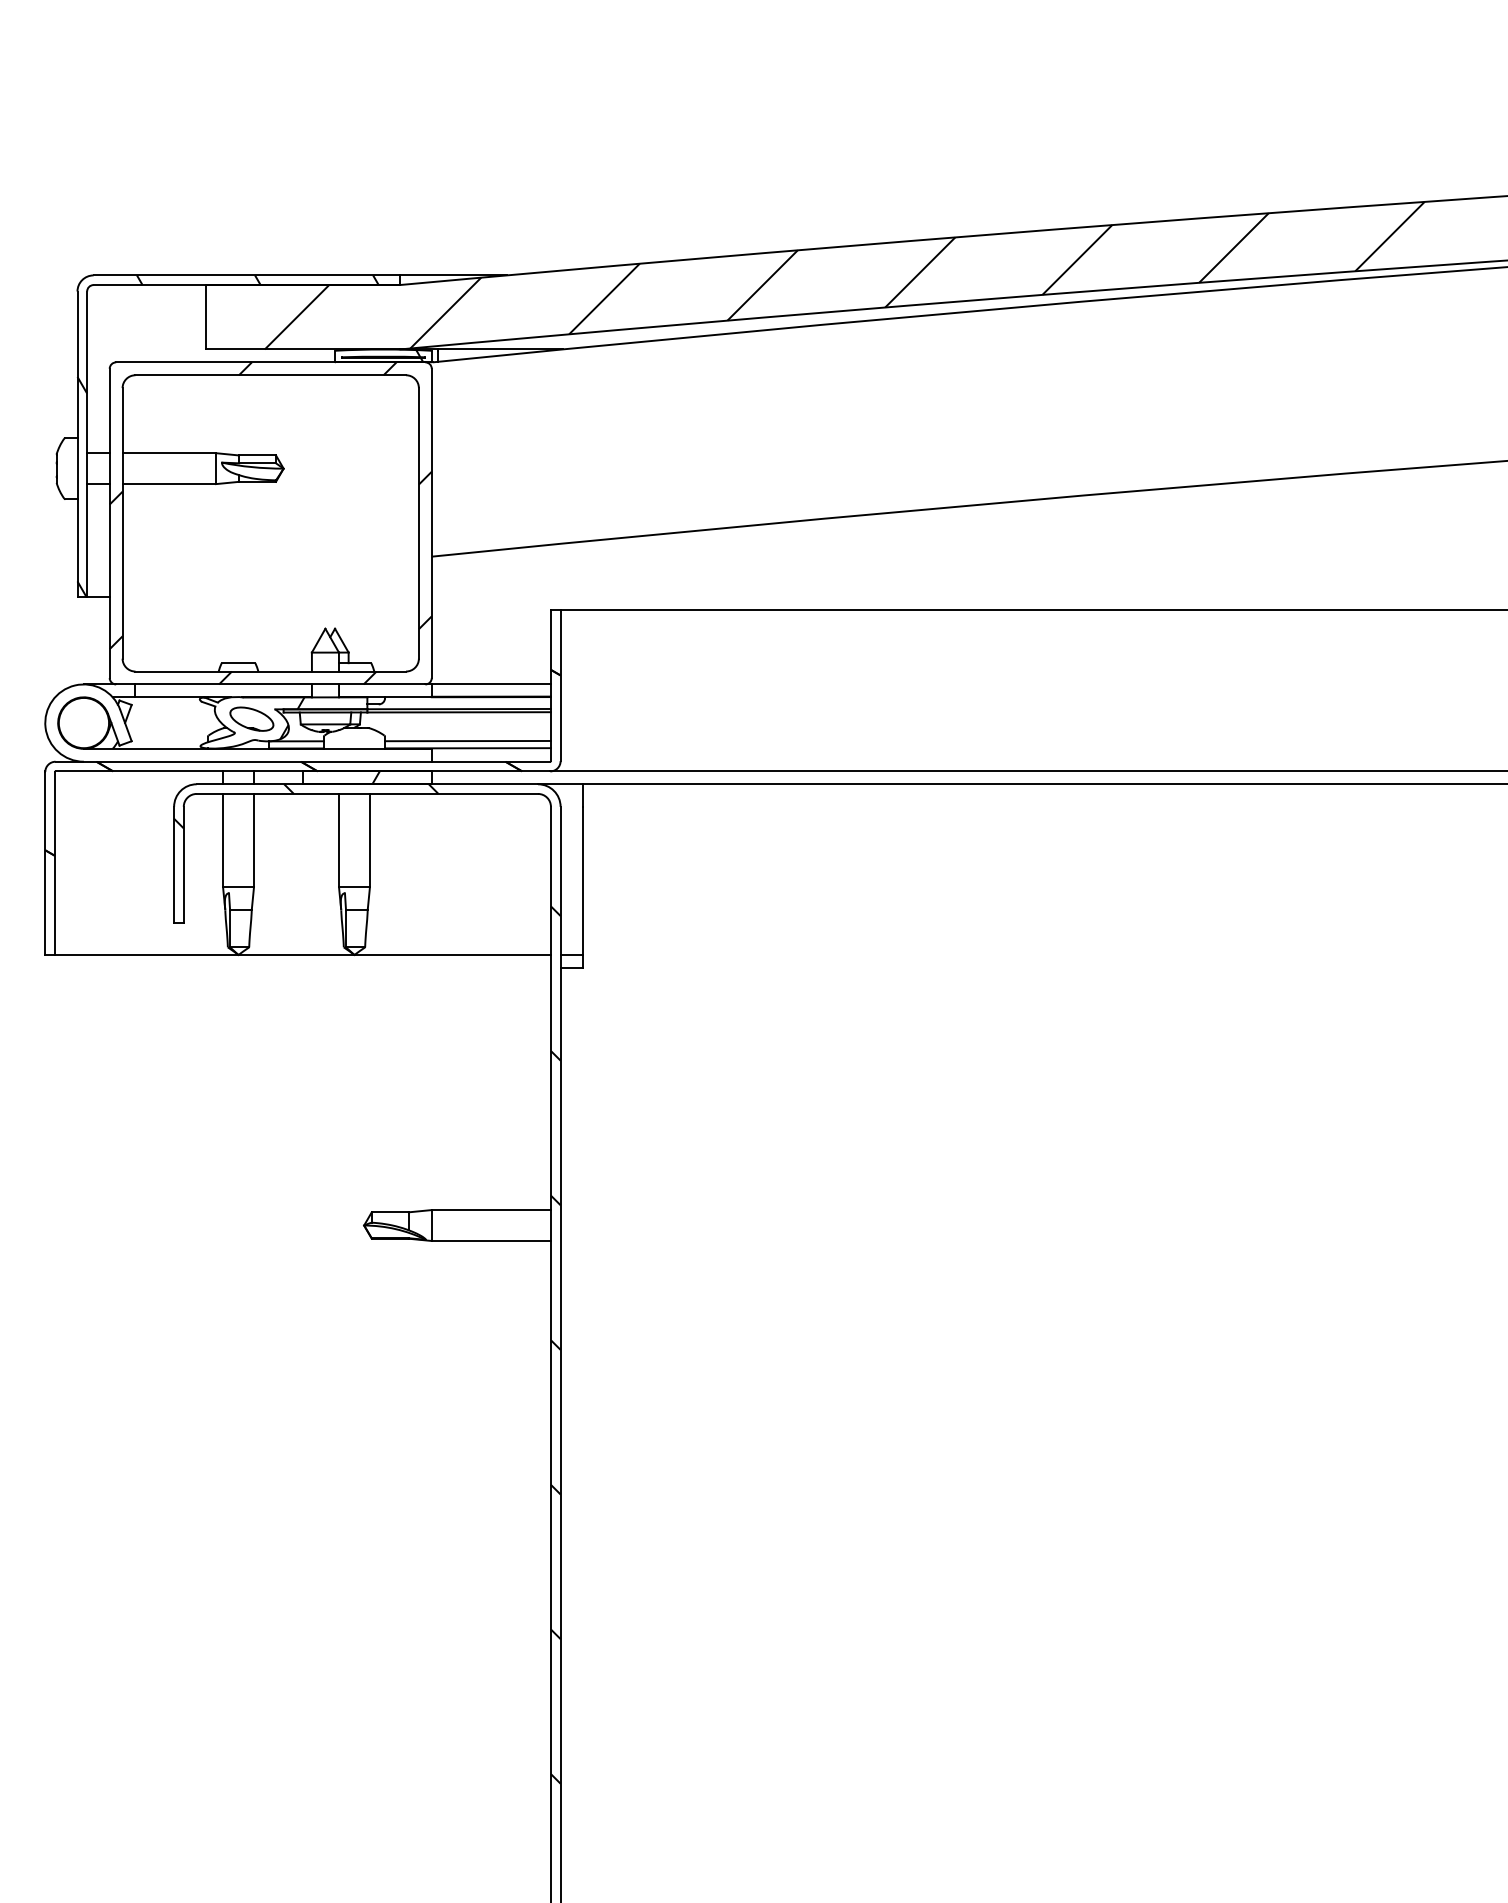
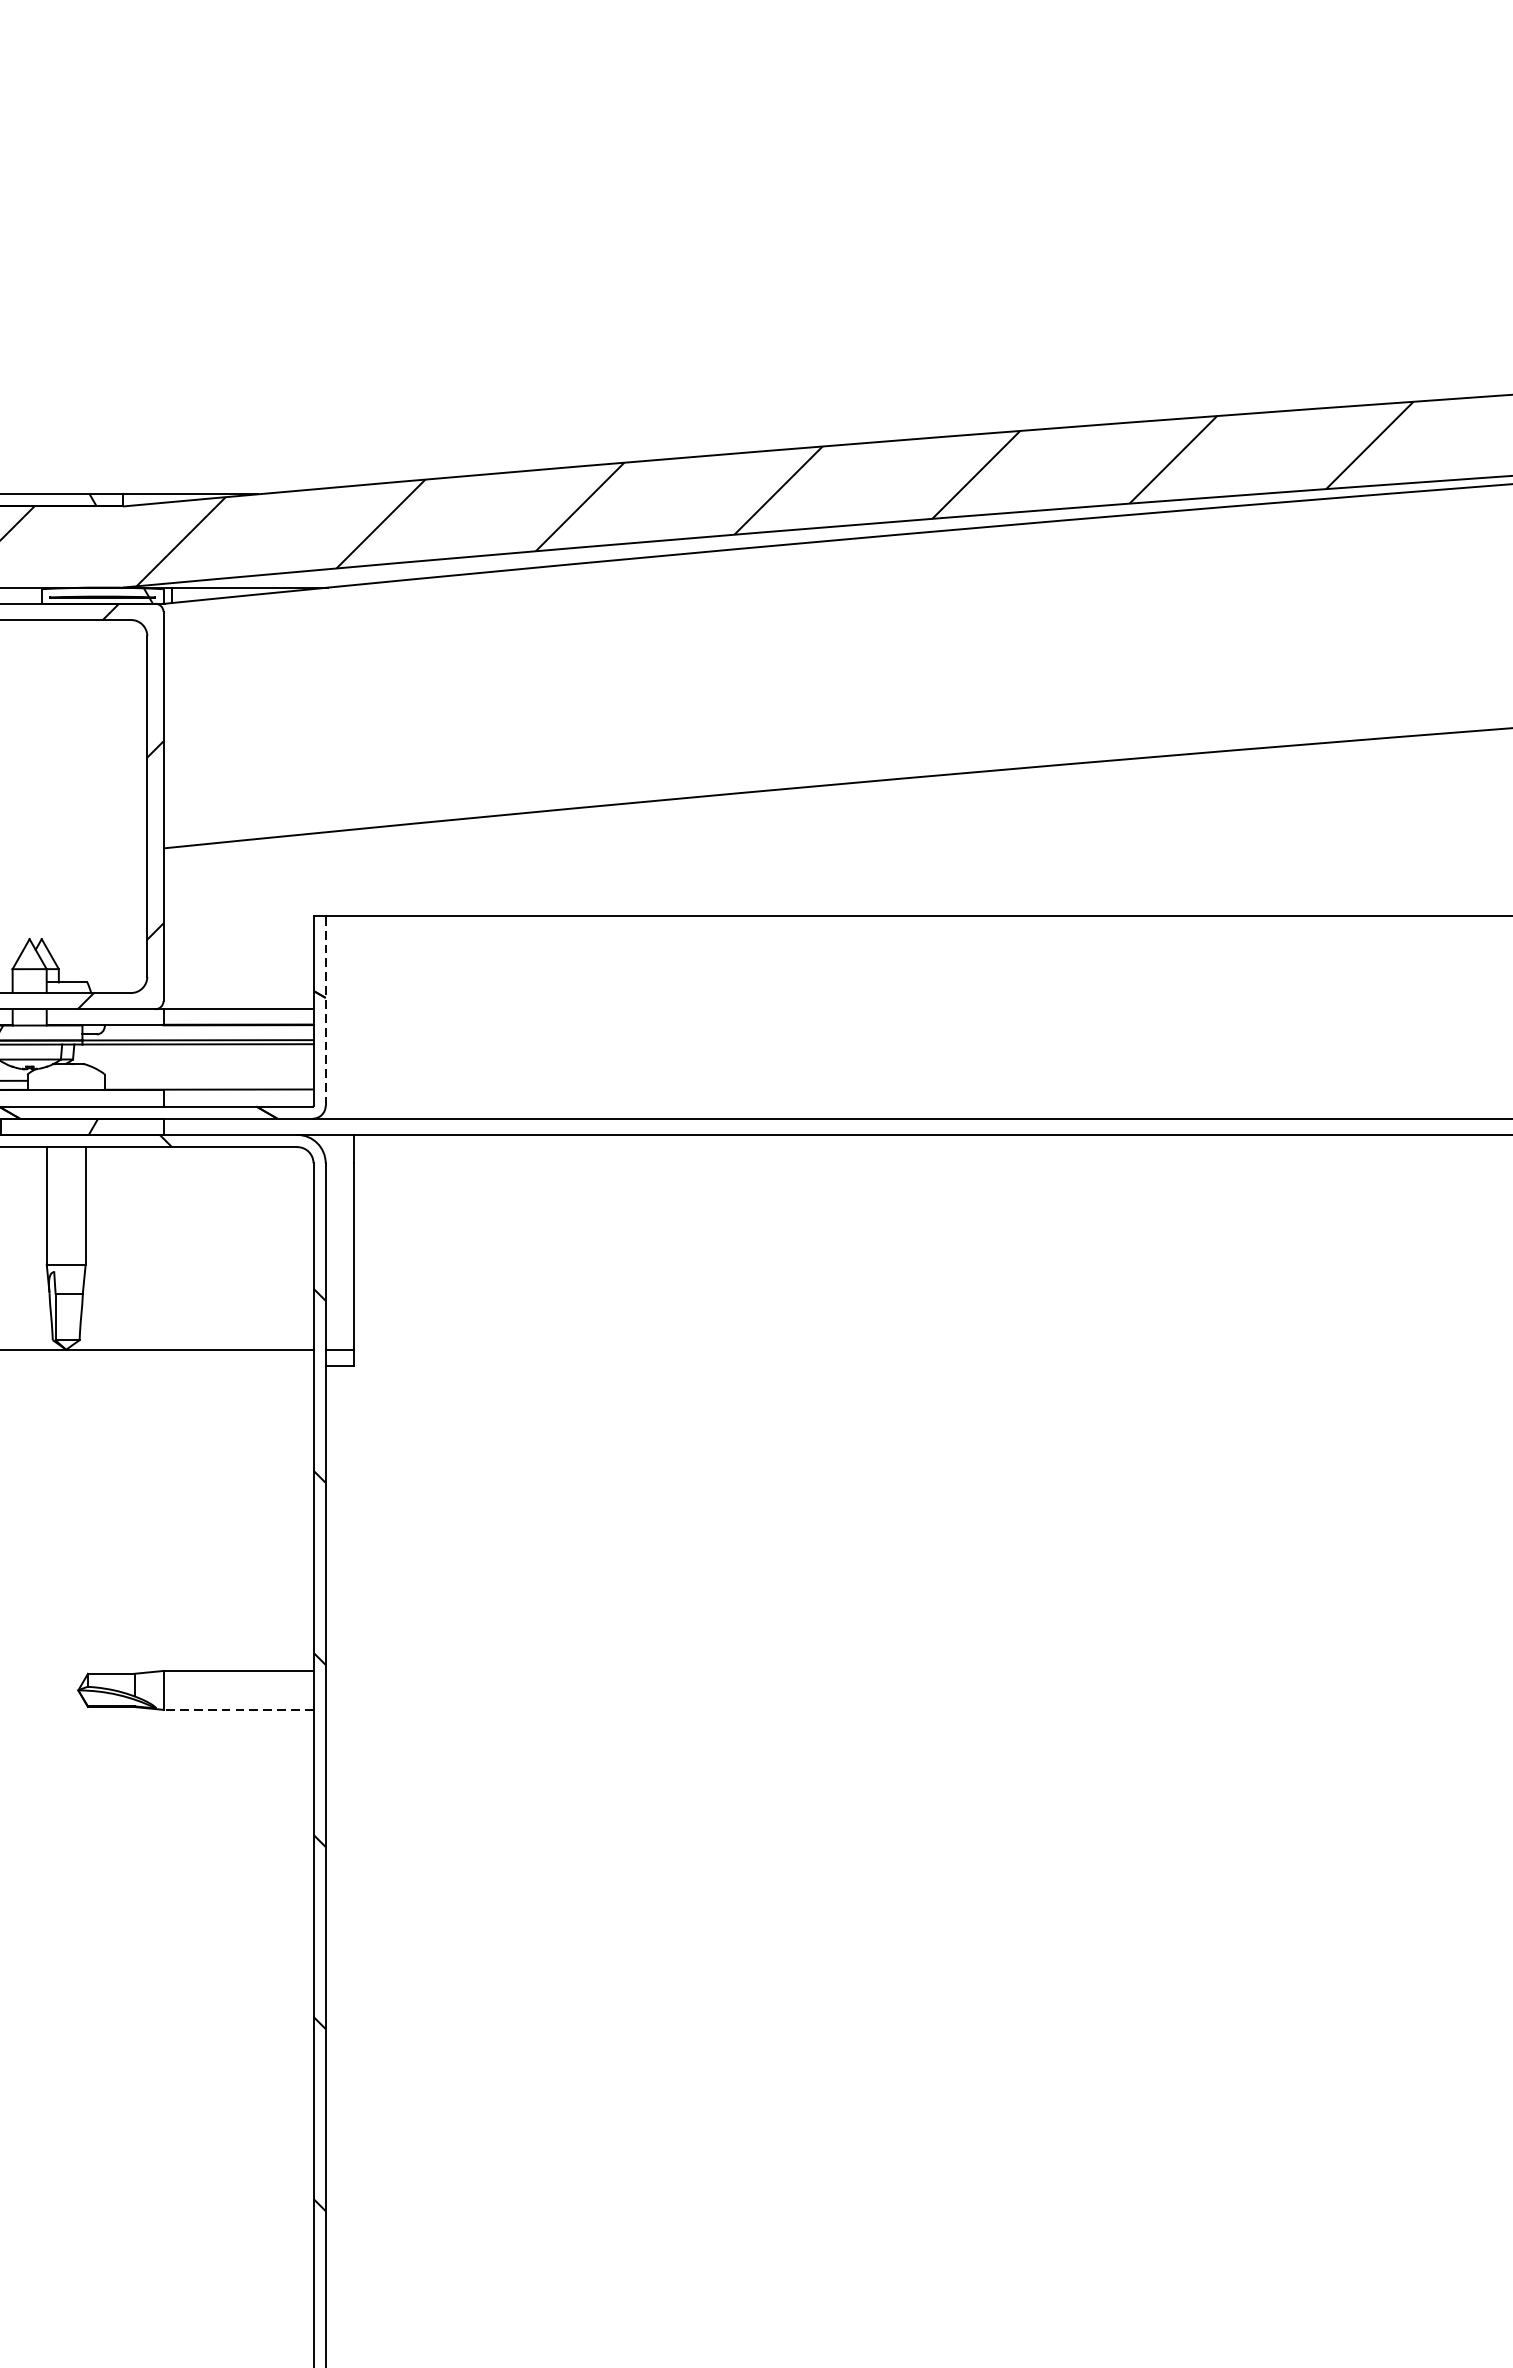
line: (560, 685) -> (325, 1010), solid -> dashed
line: (467, 740) -> (208, 1079), removed
line: (491, 1240) -> (238, 1709), solid -> dashed

